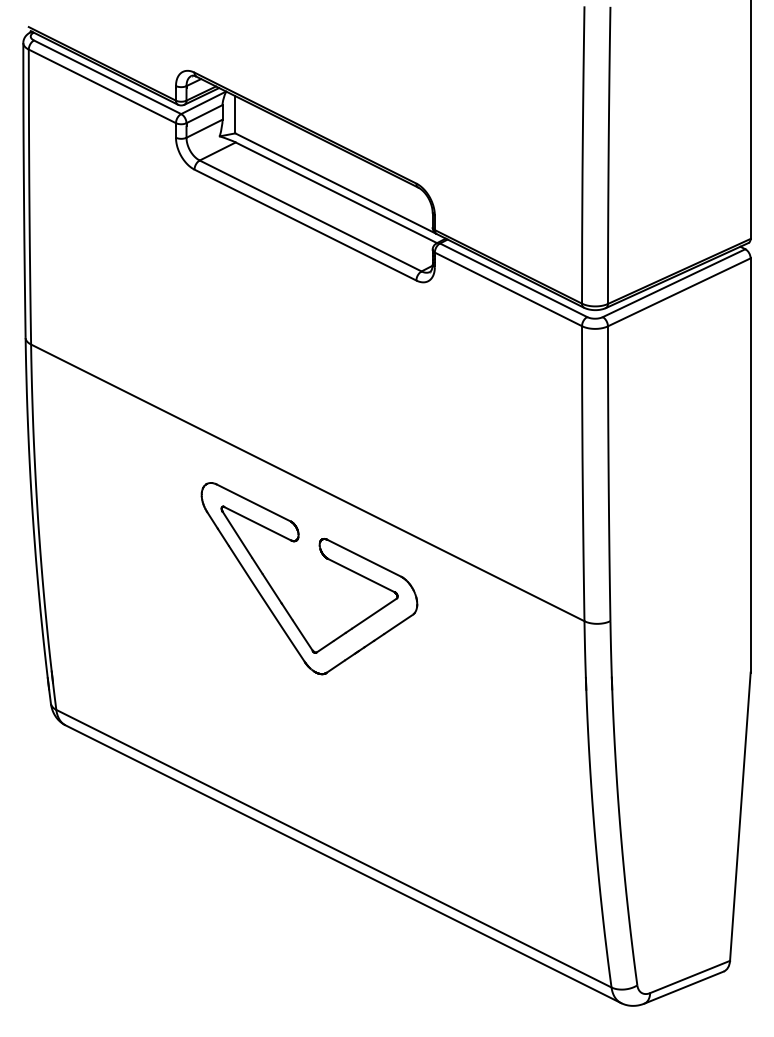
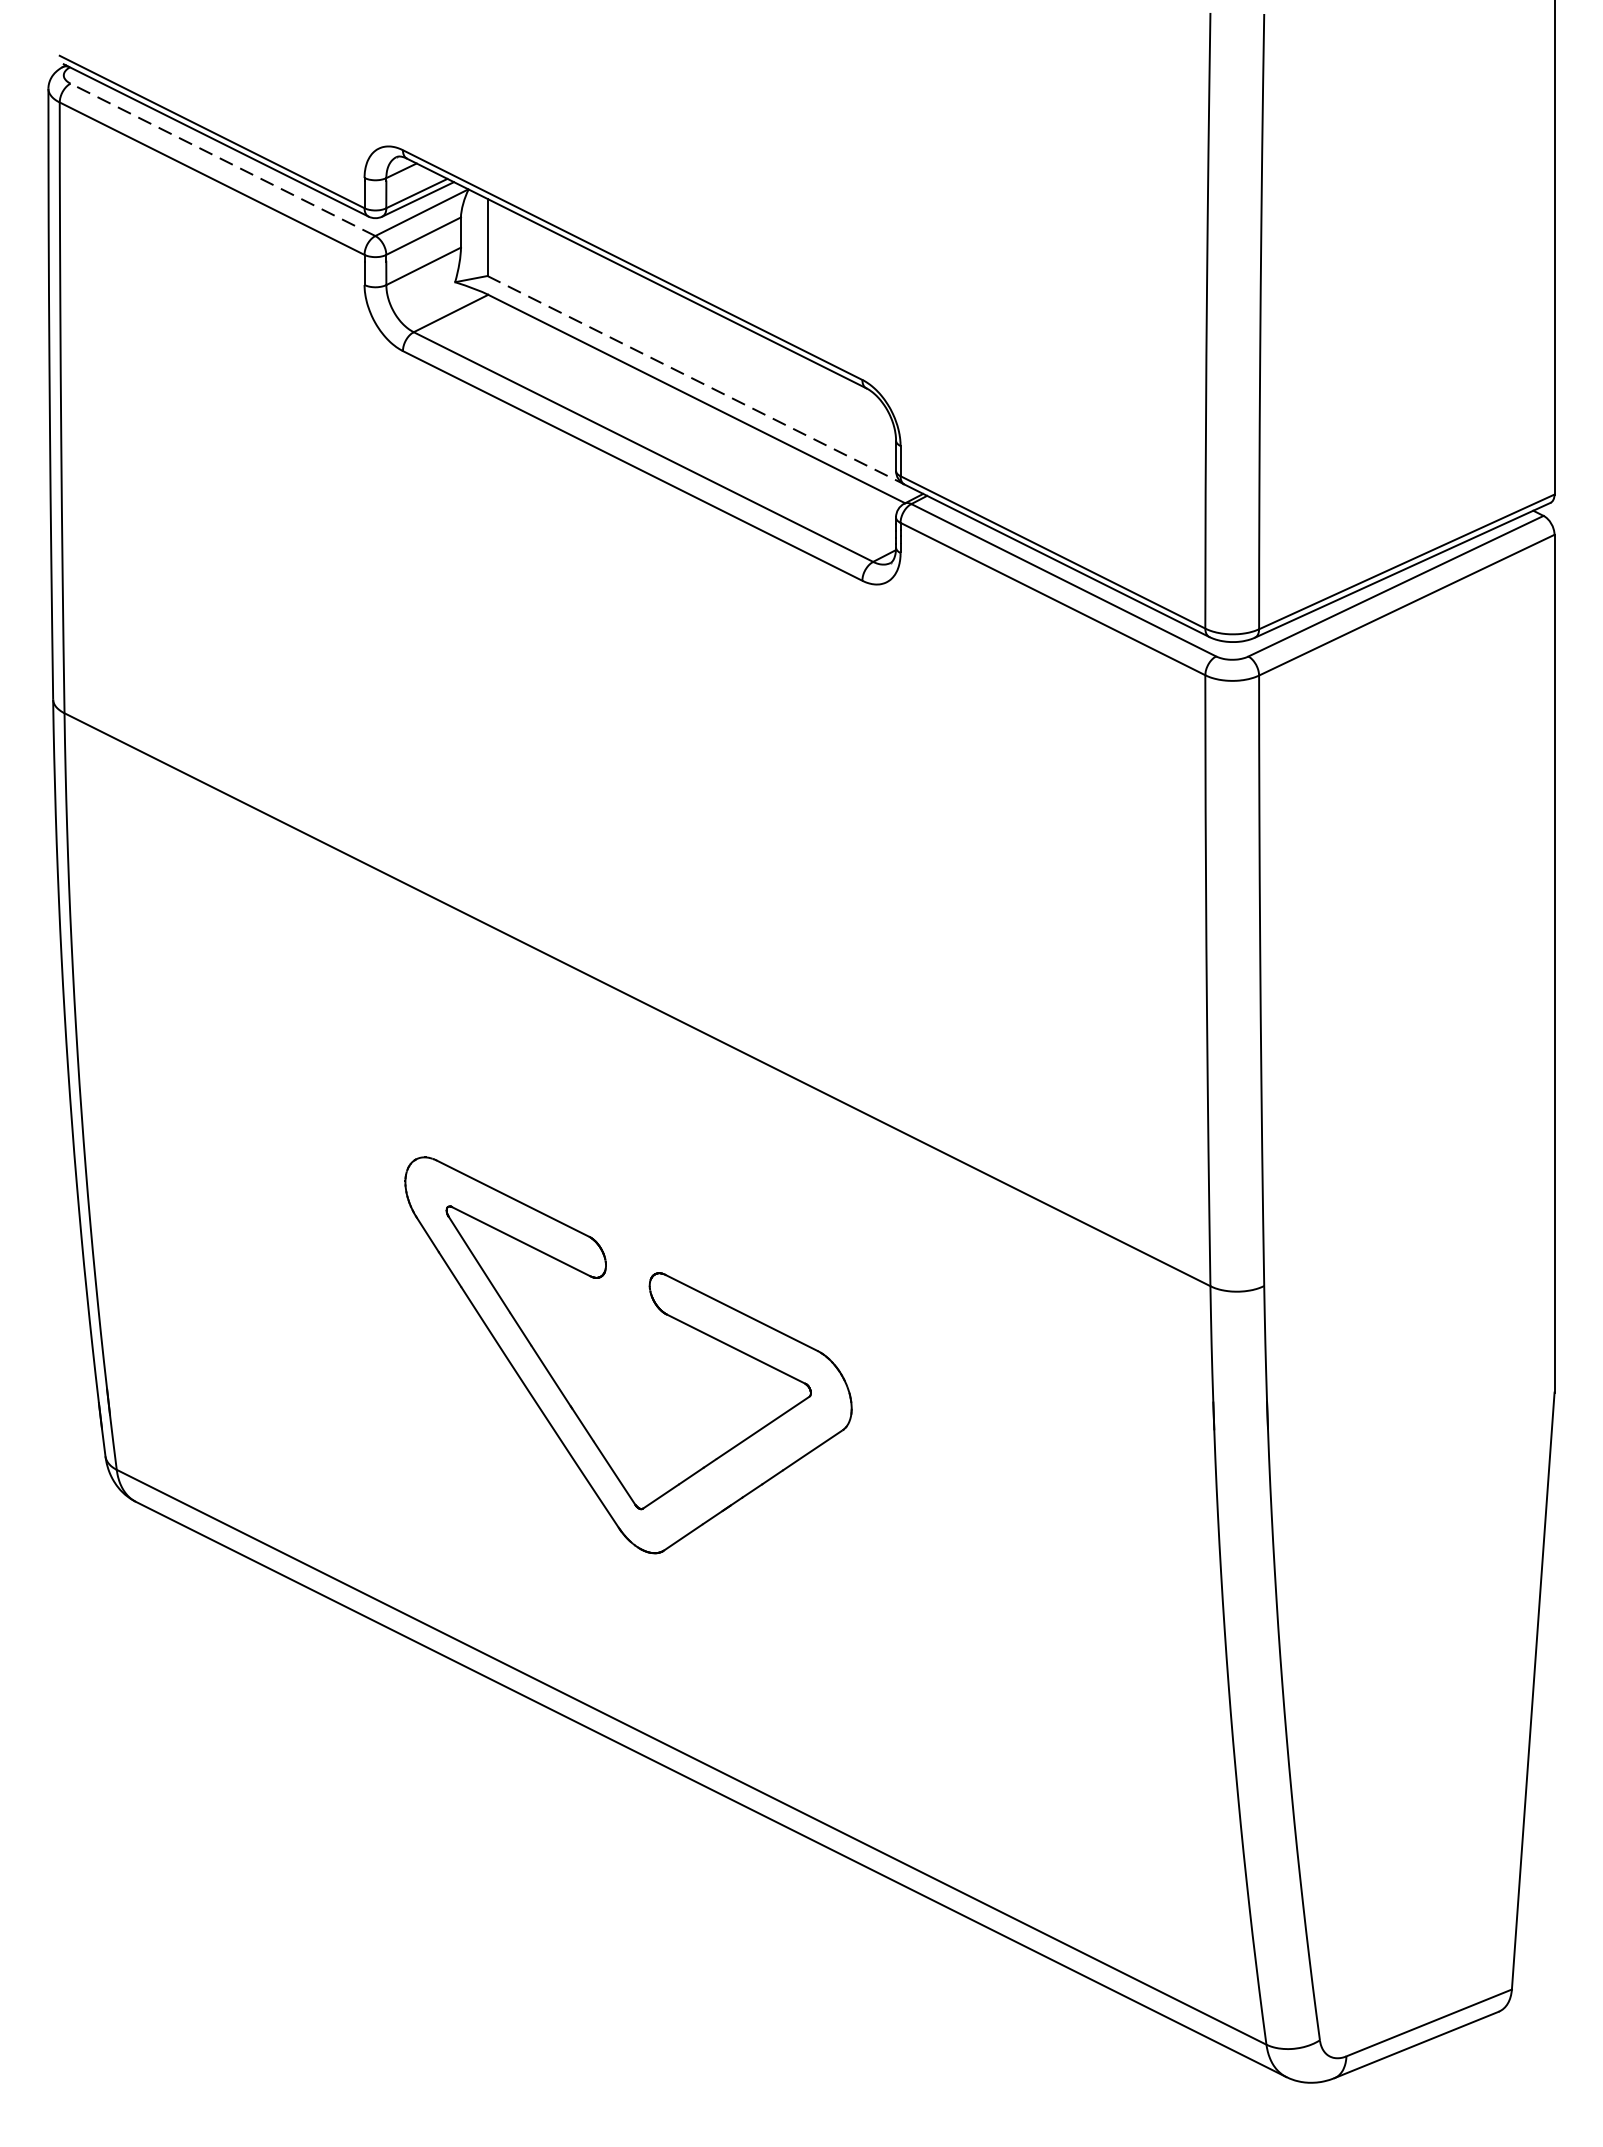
line: (107, 77) -> (222, 160), solid -> dashed
line: (336, 183) -> (696, 379), solid -> dashed
part: (326, 559) -> (663, 1315), moved

